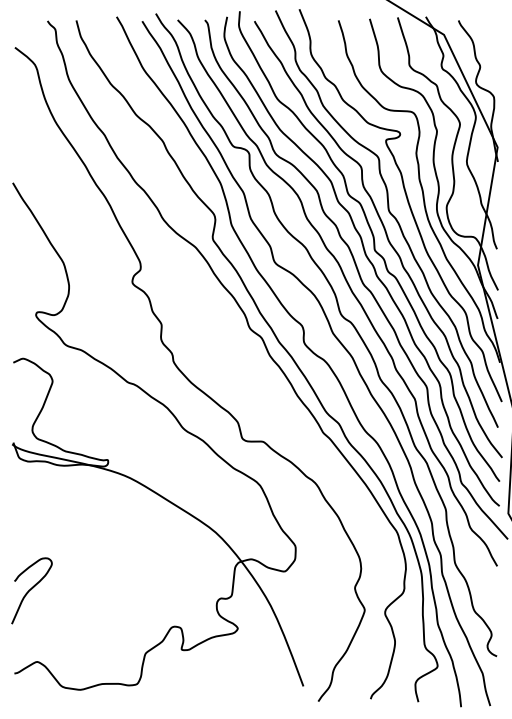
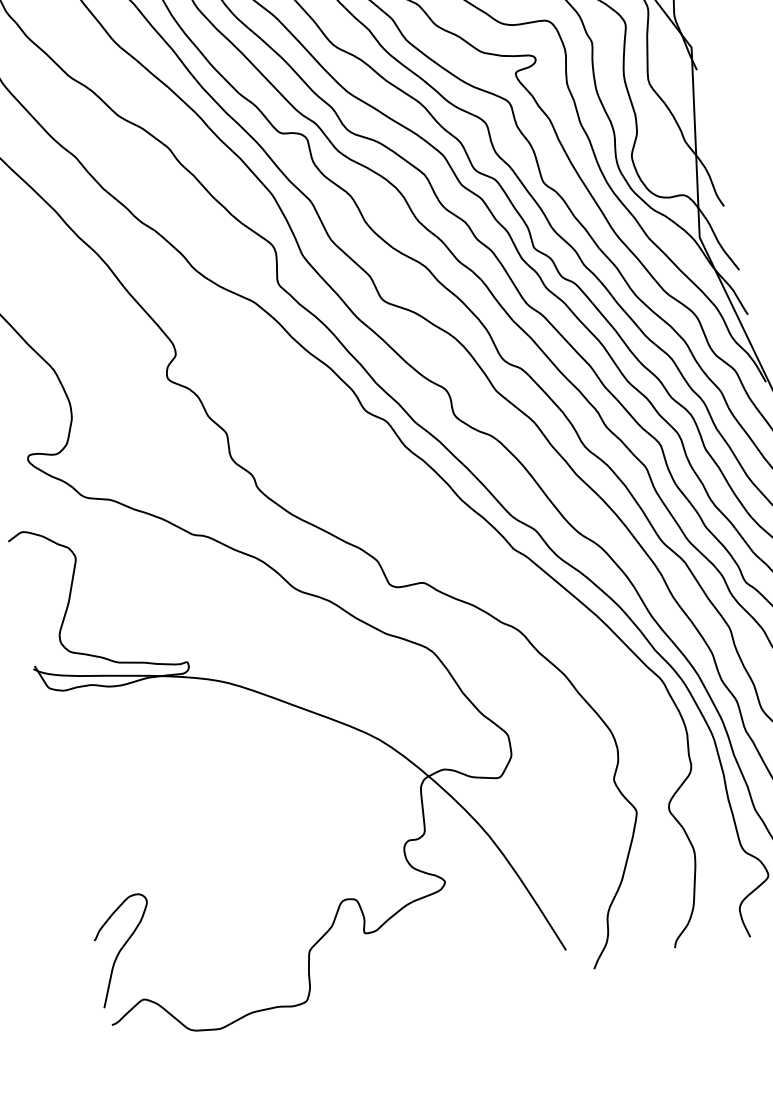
curve: (31, 589) -> (123, 947), moved

